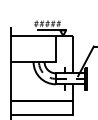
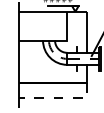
line: (49, 114) -> (60, 97), solid -> dashed

